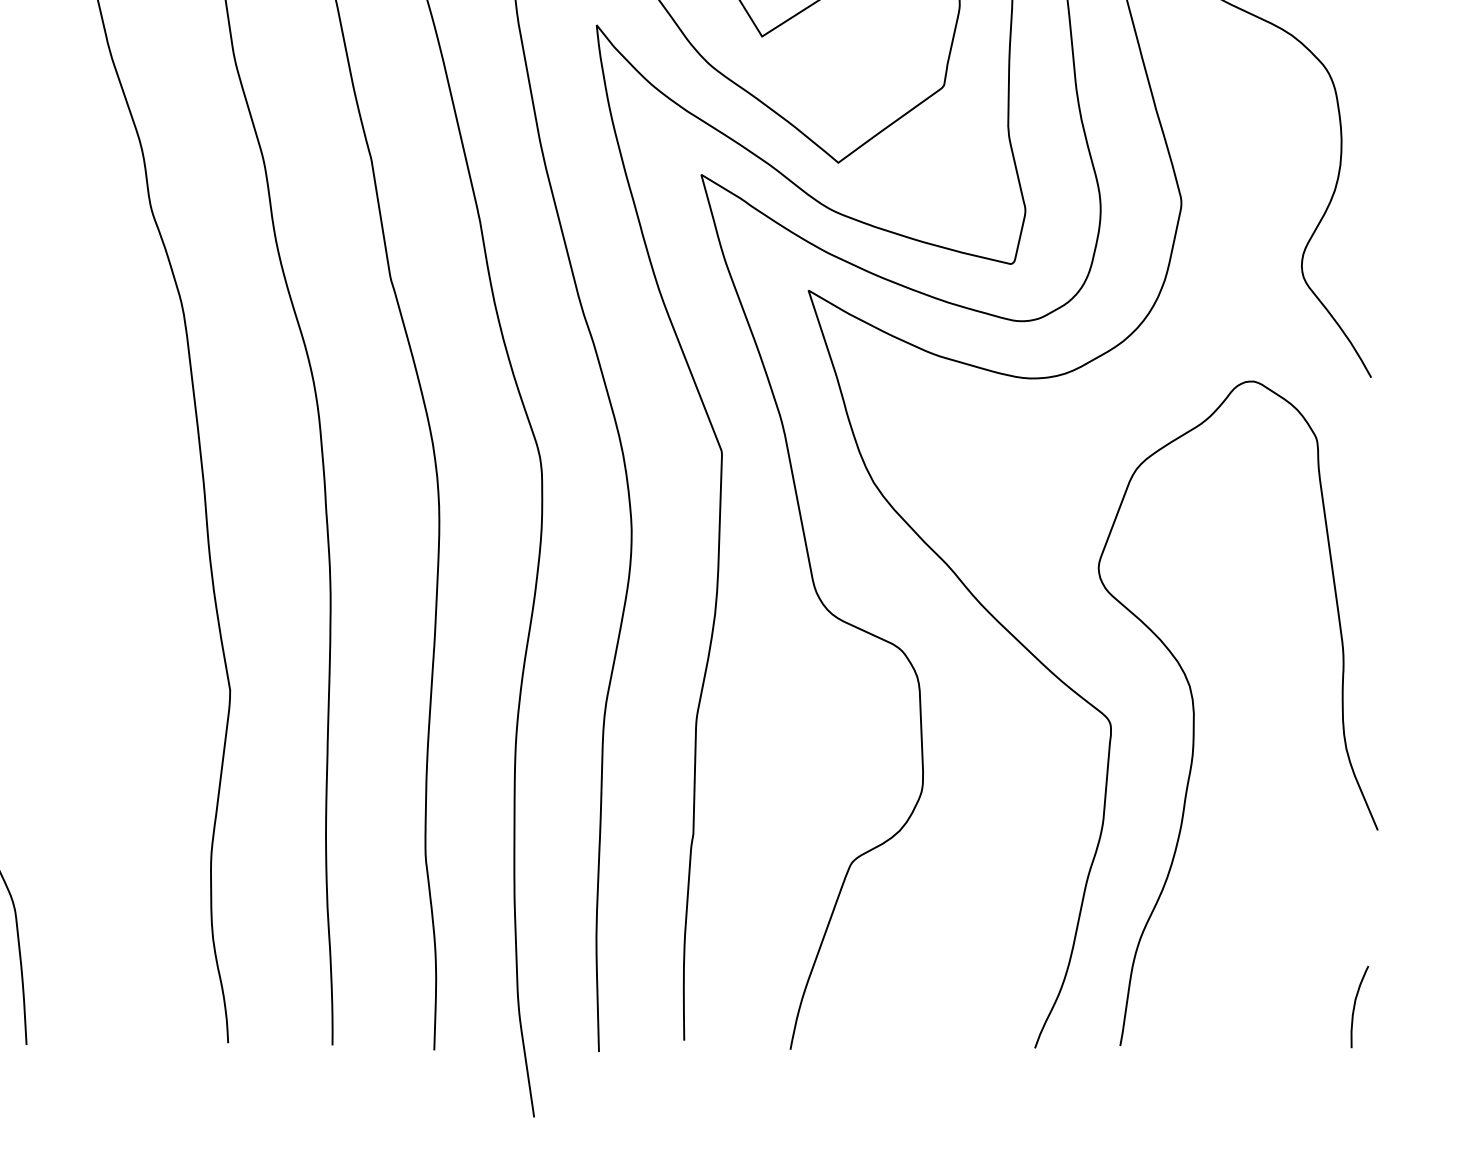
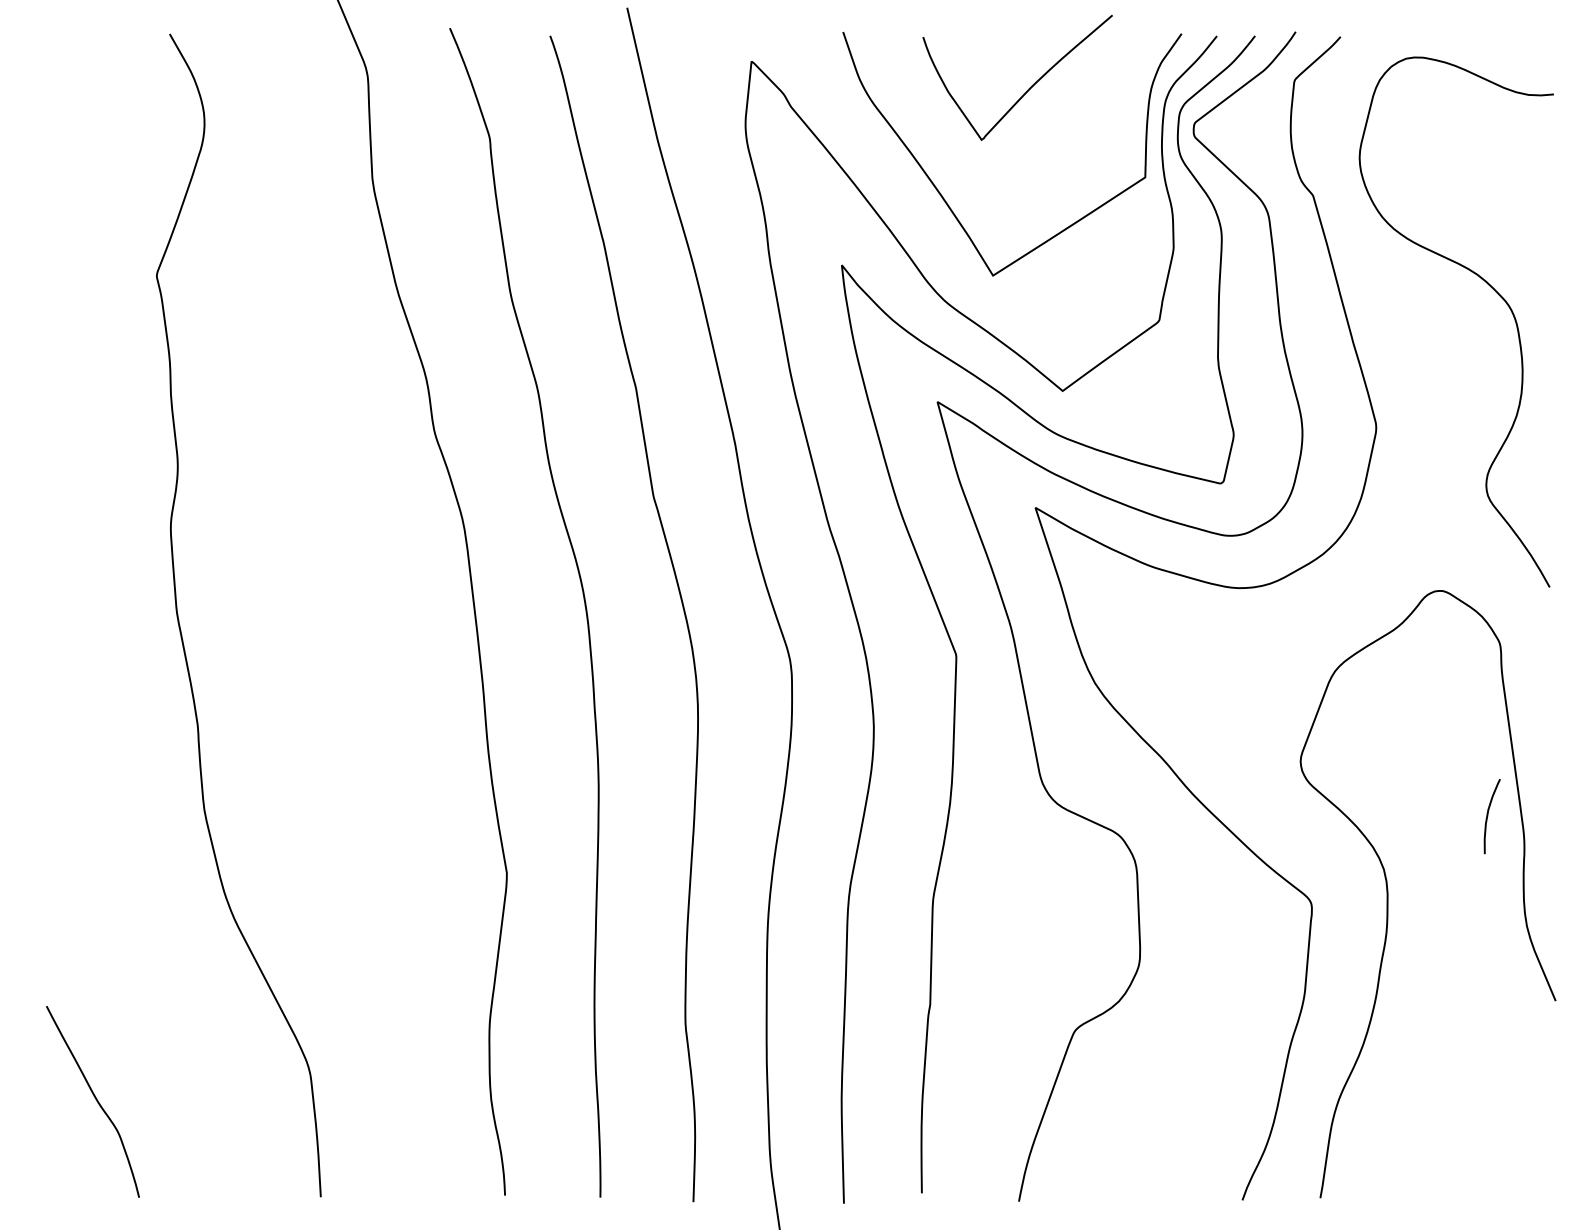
curve: (1355, 1006) -> (1488, 816), moved

